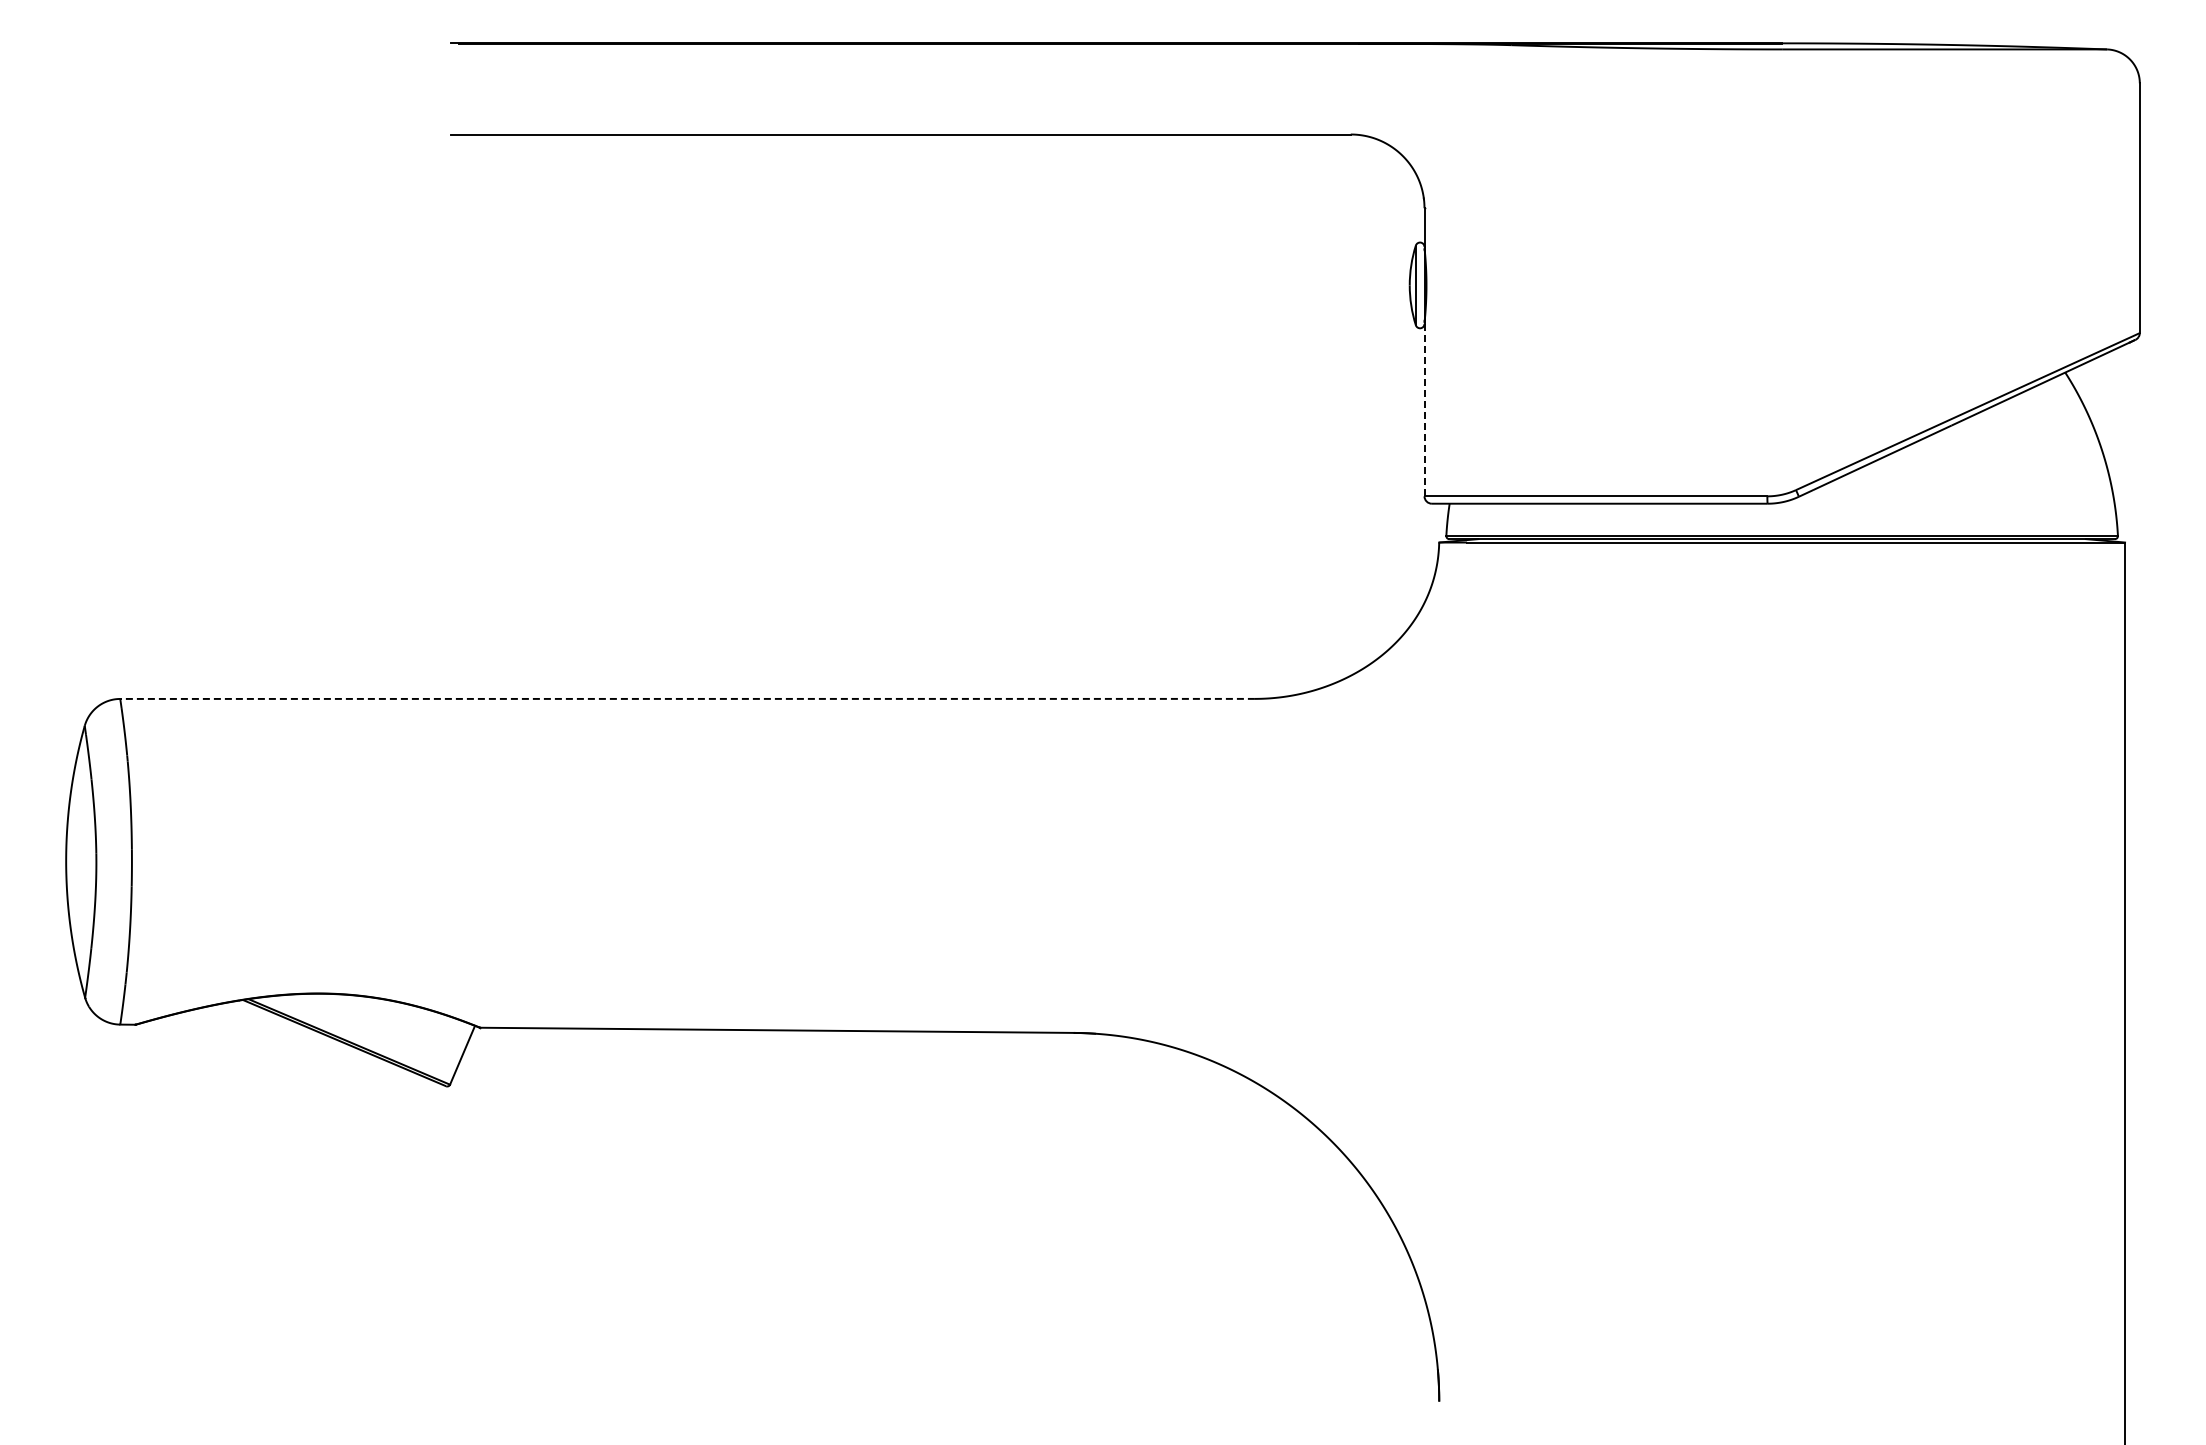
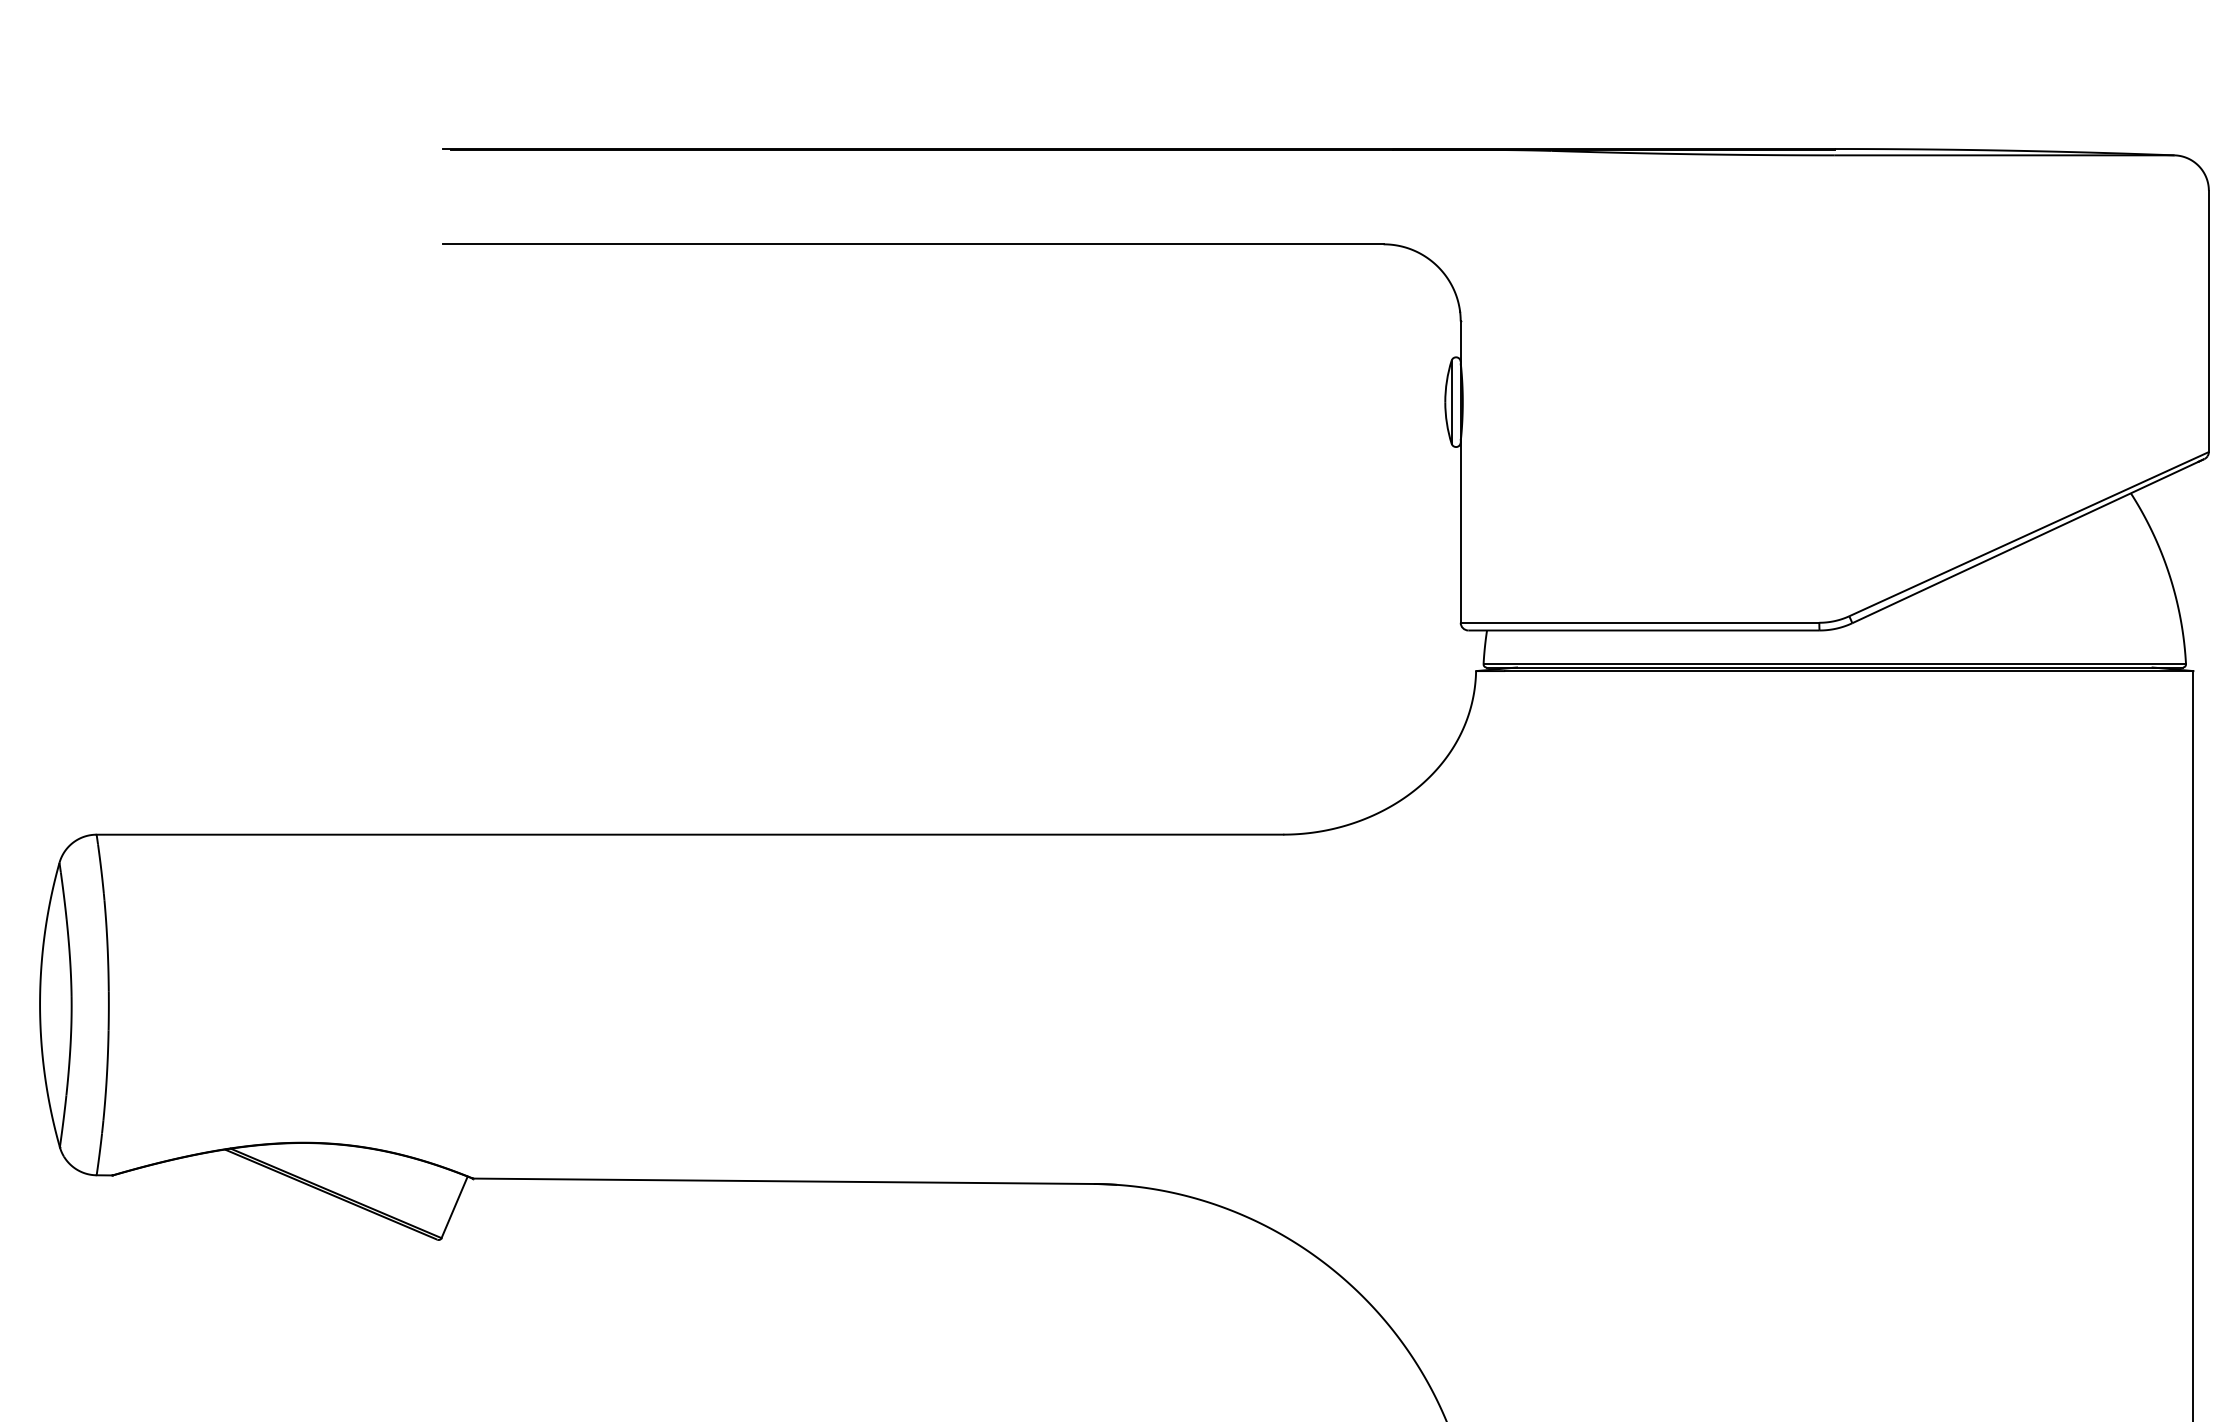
line: (1424, 410) -> (1460, 532), dashed -> solid
line: (687, 698) -> (689, 834), dashed -> solid

